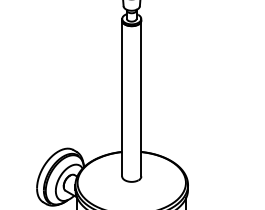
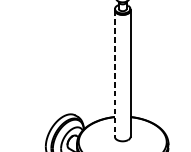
line: (122, 98) -> (115, 73), solid -> dashed

